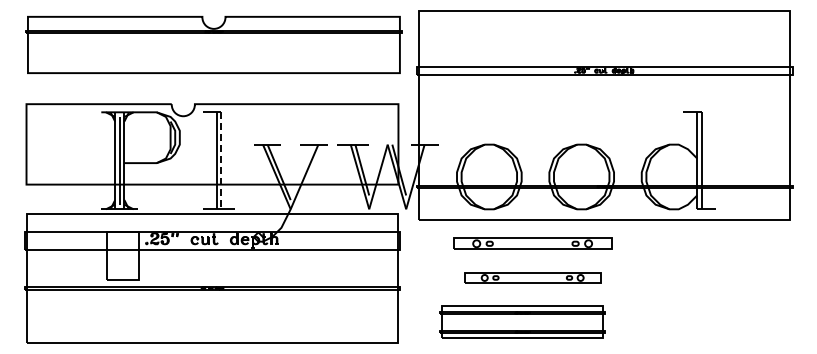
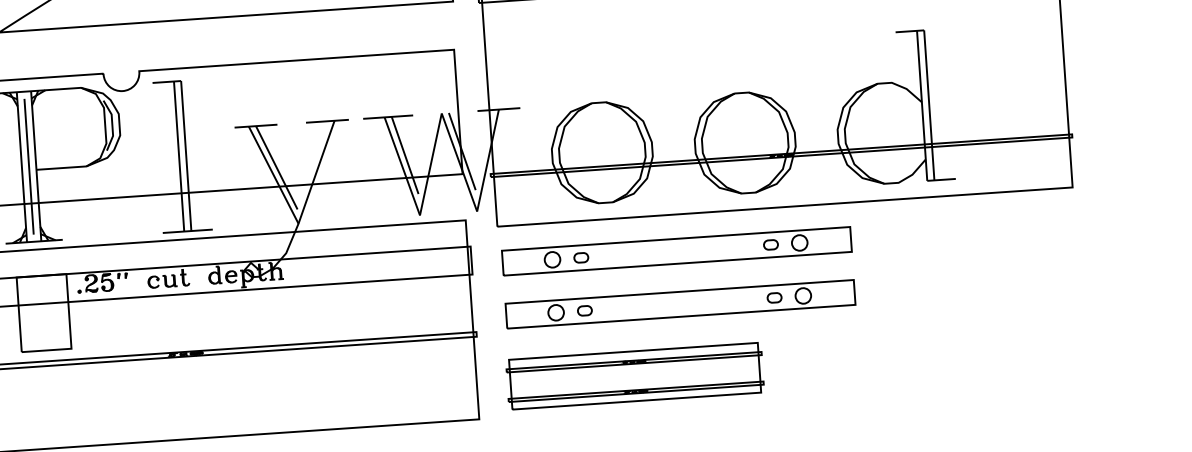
line: (221, 160) -> (186, 155), dashed -> solid
part: (532, 243) -> (676, 251), size x1.43
part: (532, 277) -> (679, 303), size x1.67
part: (522, 321) -> (634, 375), moved

